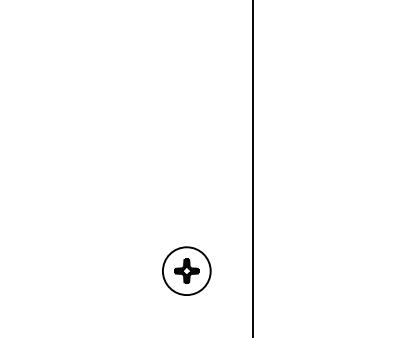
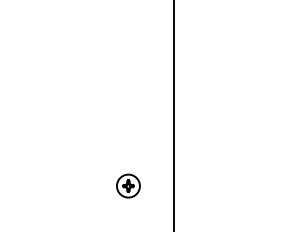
part: (186, 270) -> (128, 185), size x0.7

